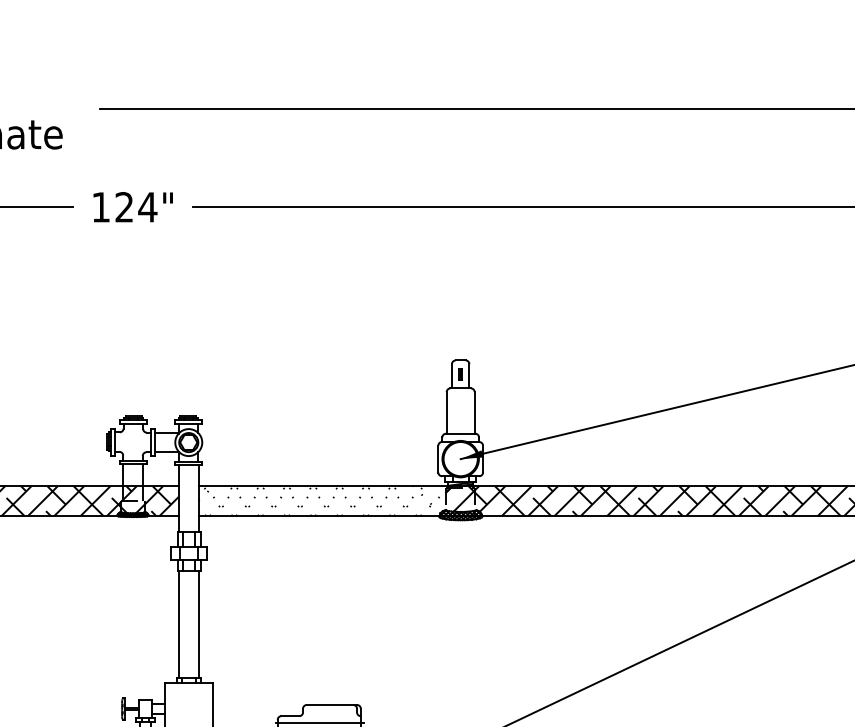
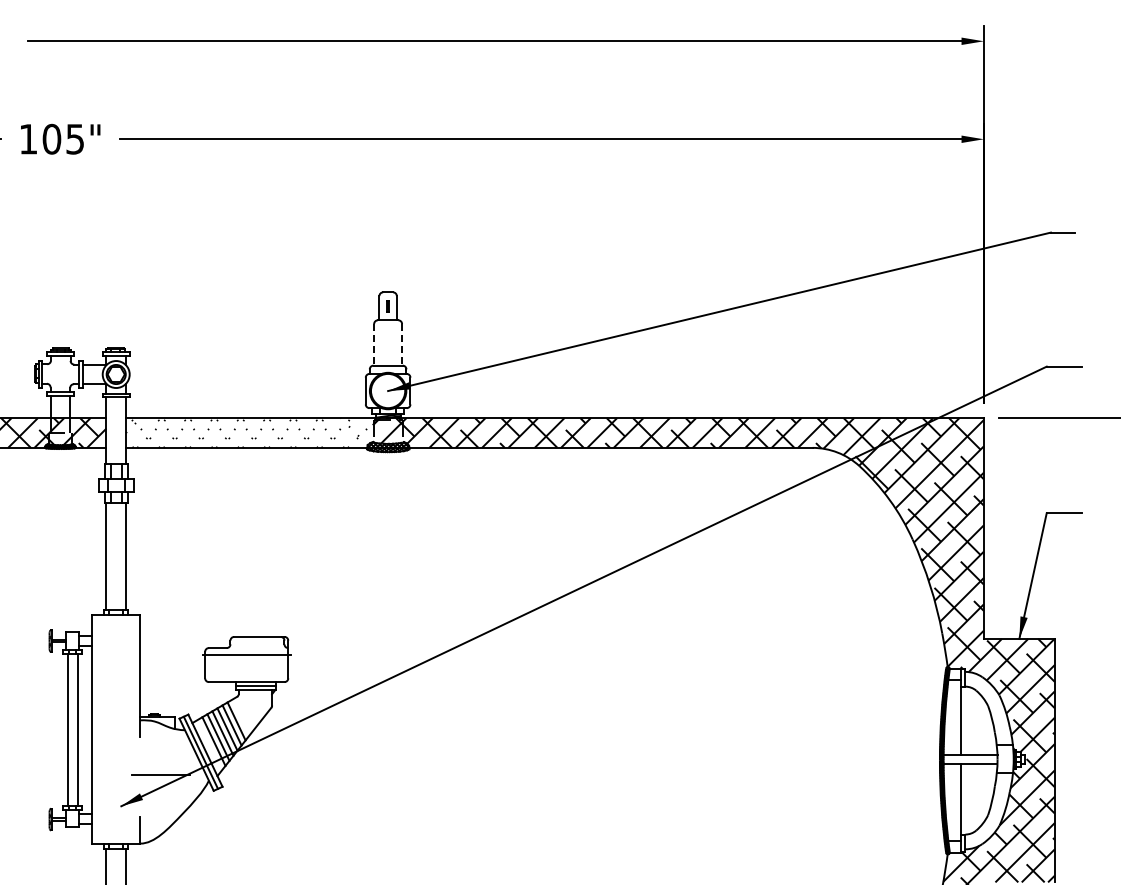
text: (136, 206) -> (63, 138), 124" -> 105"
line: (447, 412) -> (374, 344), solid -> dashed
line: (475, 412) -> (402, 344), solid -> dashed

